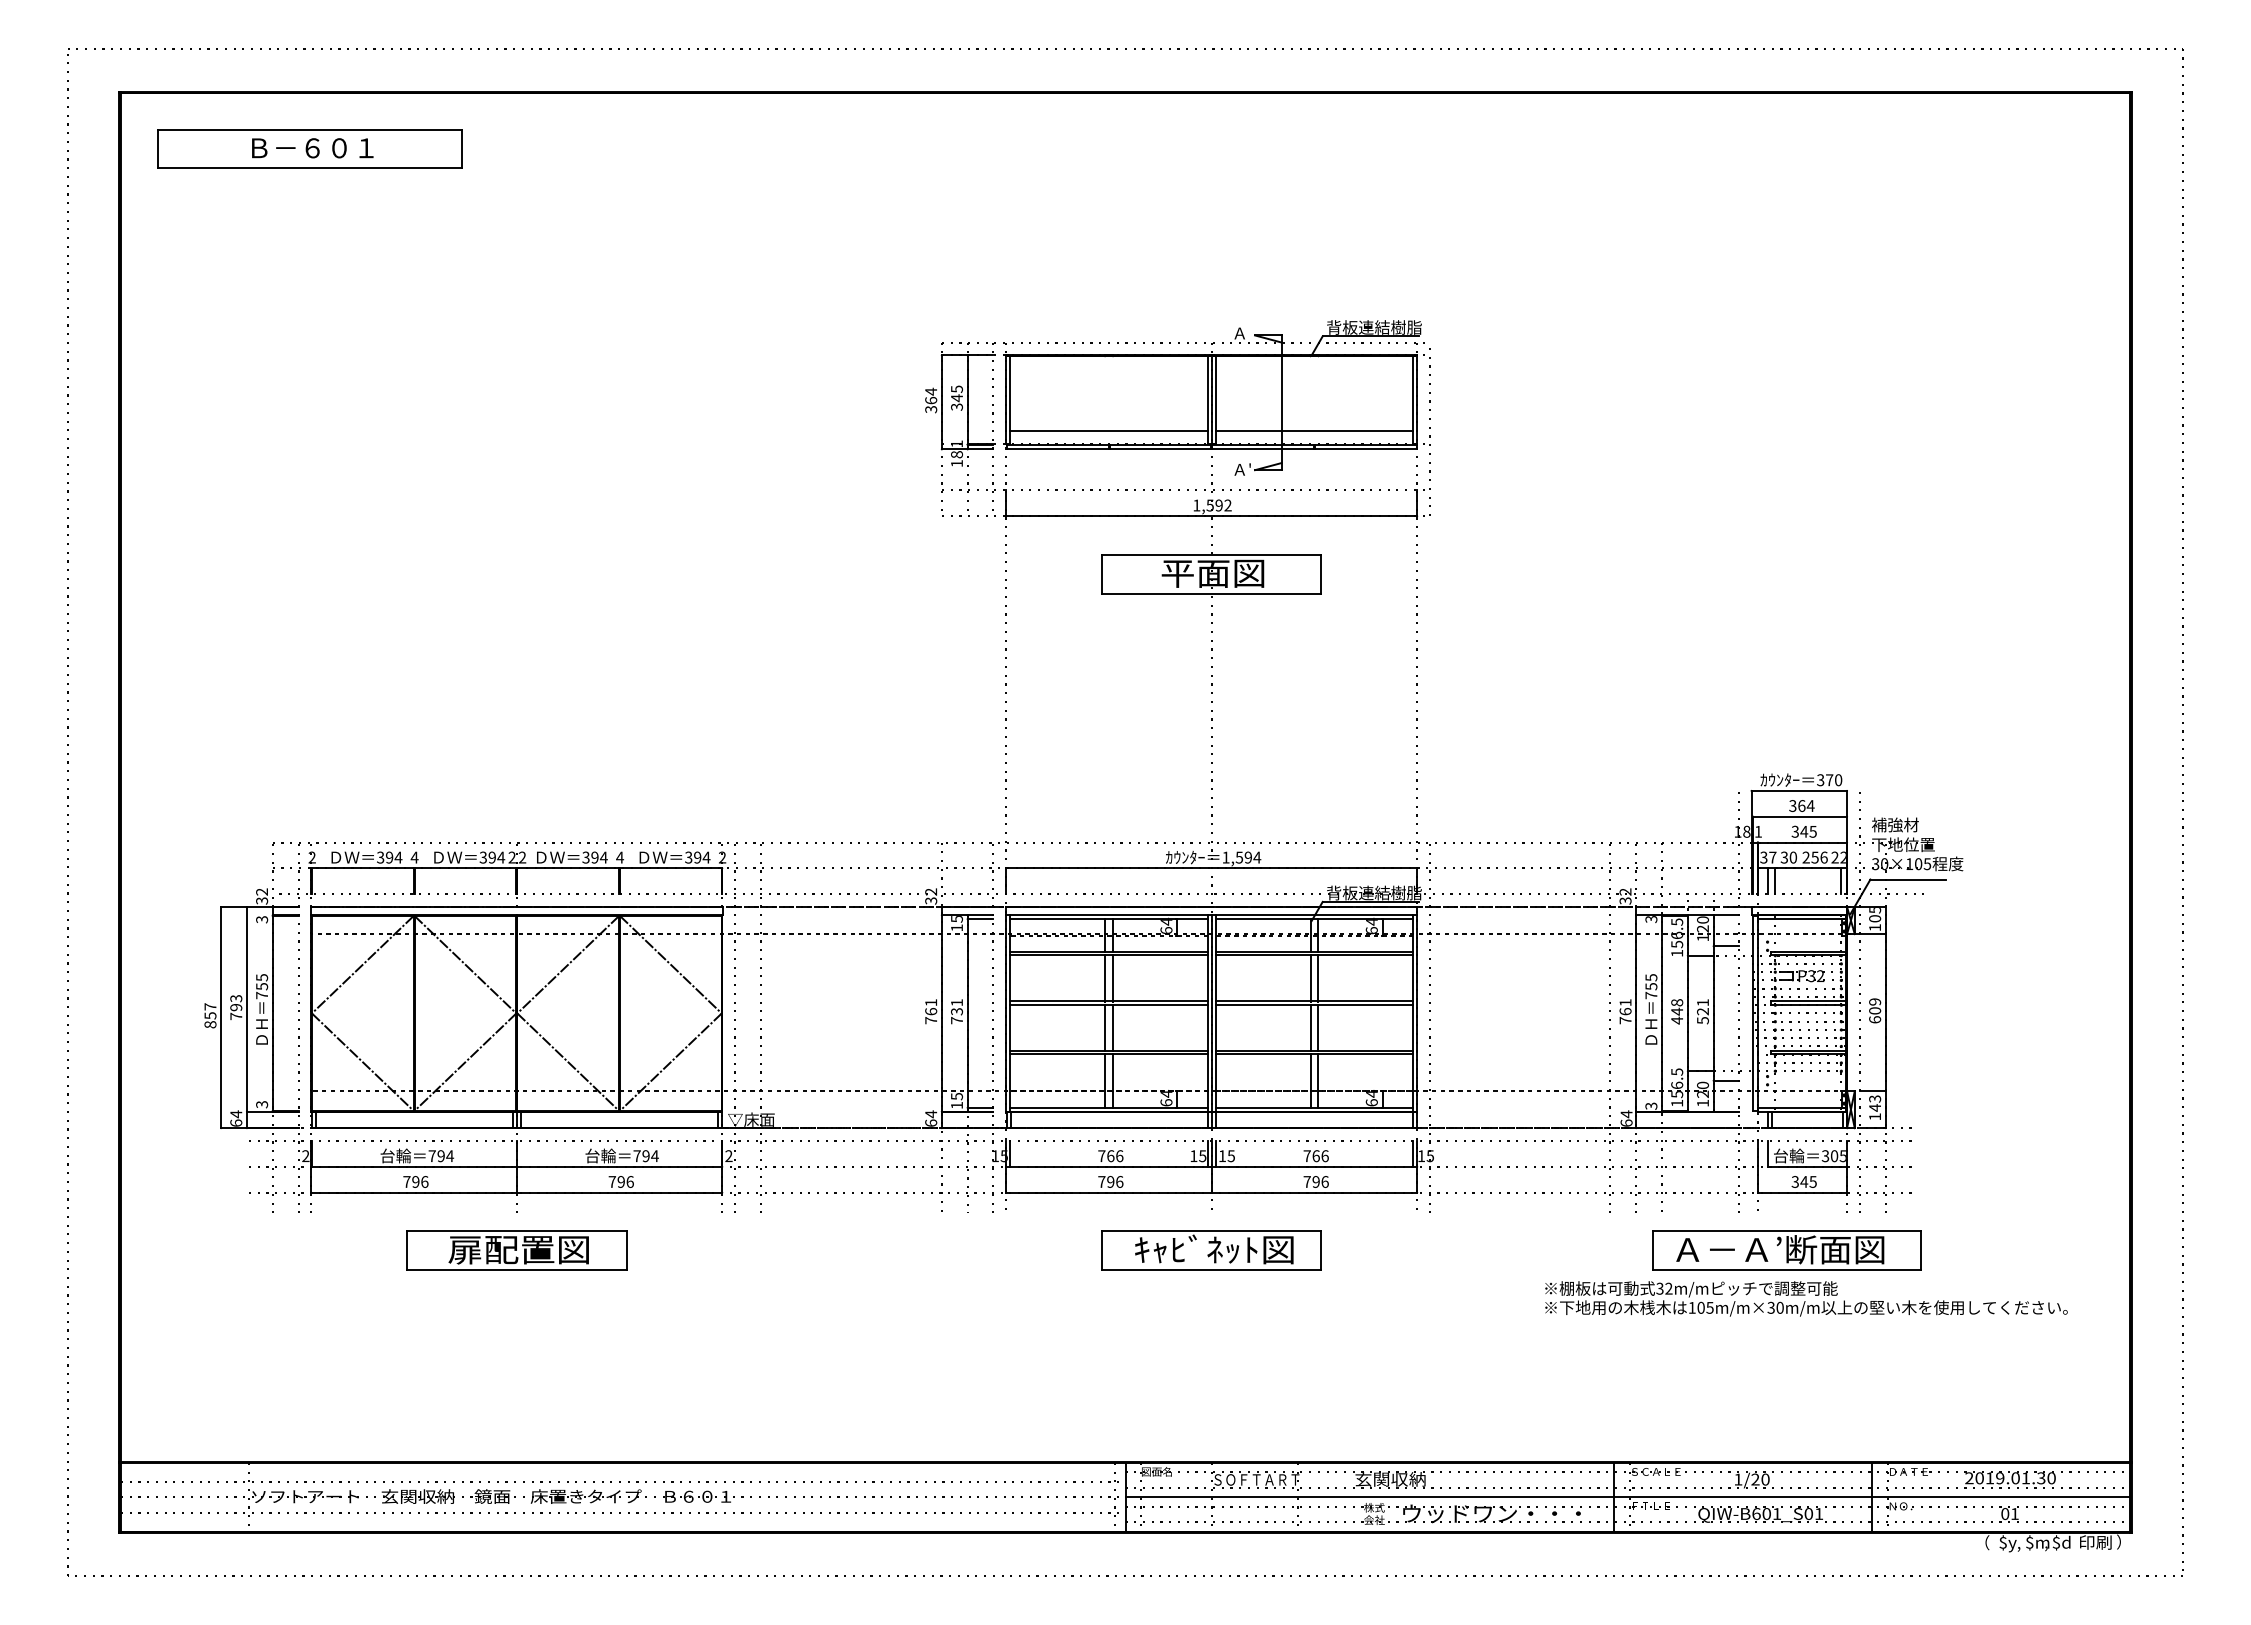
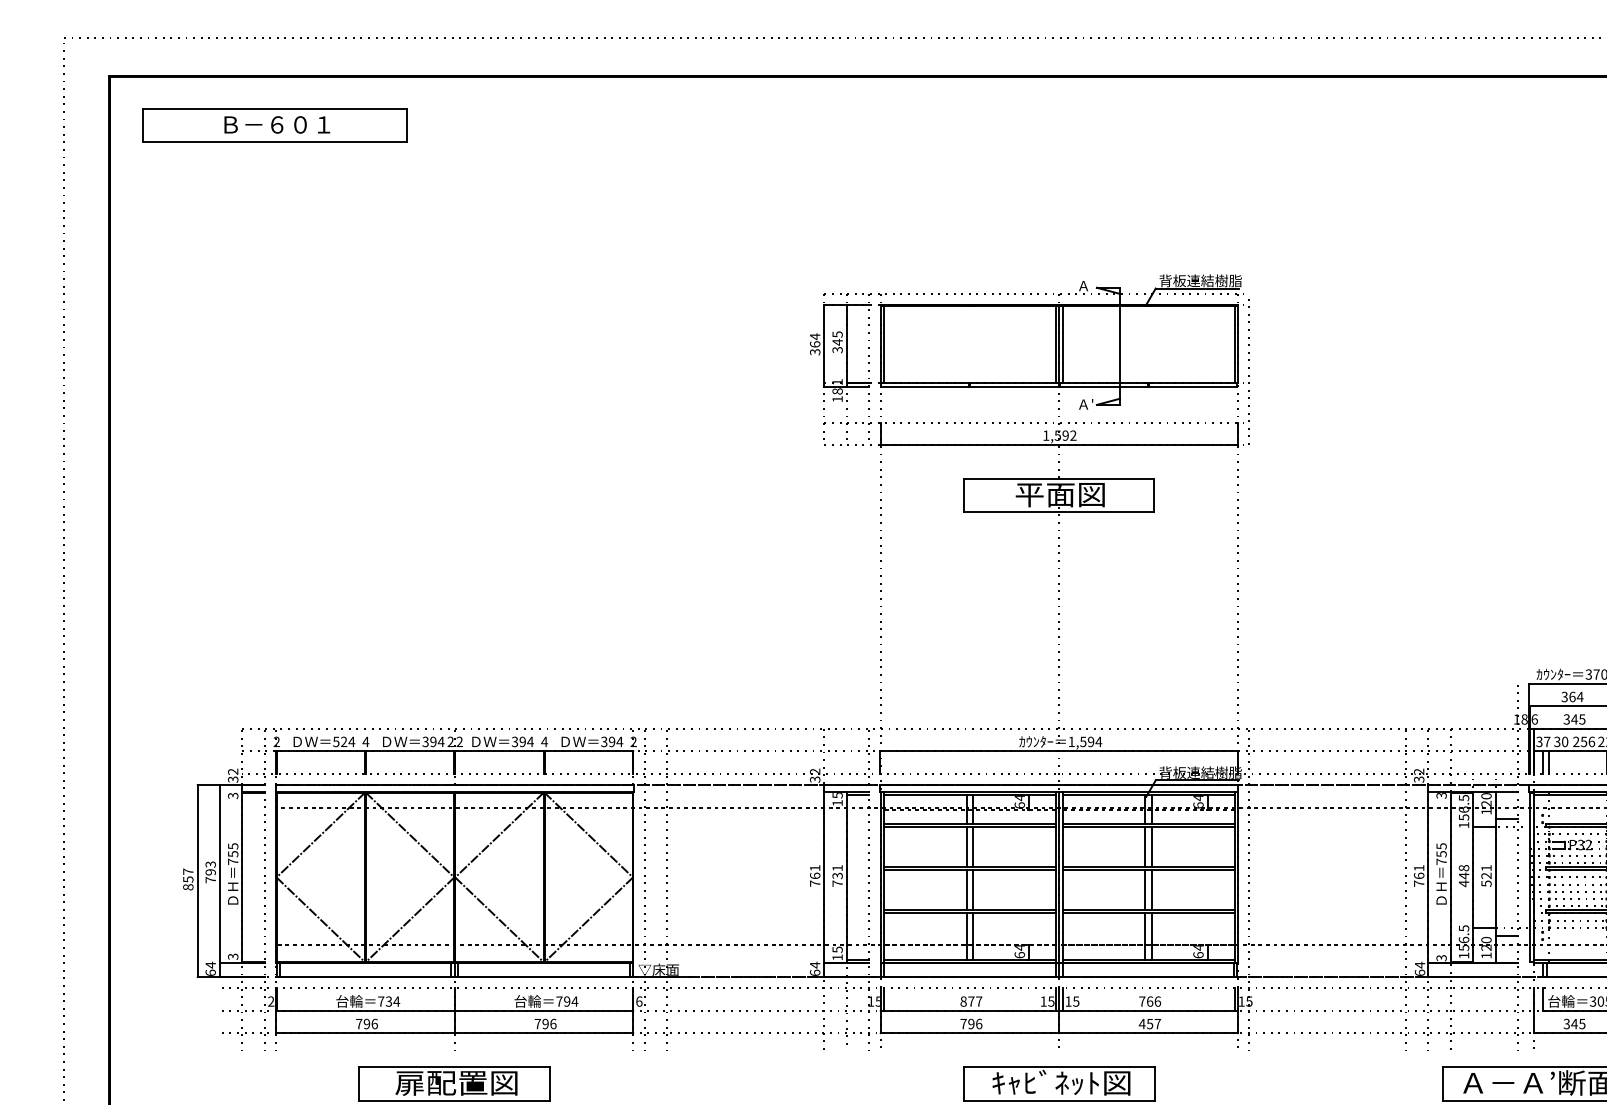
line: (1108, 431) -> (969, 371), removed
line: (1314, 431) -> (1148, 371), removed
text: (1758, 831) -> (1534, 719), 1 -> 6
text: (385, 857) -> (340, 741), 394 -> 524
text: (440, 1156) -> (388, 1001), 794 -> 734
text: (728, 1156) -> (638, 1001), 2 -> 6
text: (1110, 1156) -> (971, 1001), 766 -> 877
text: (1315, 1181) -> (1149, 1023), 796 -> 457

